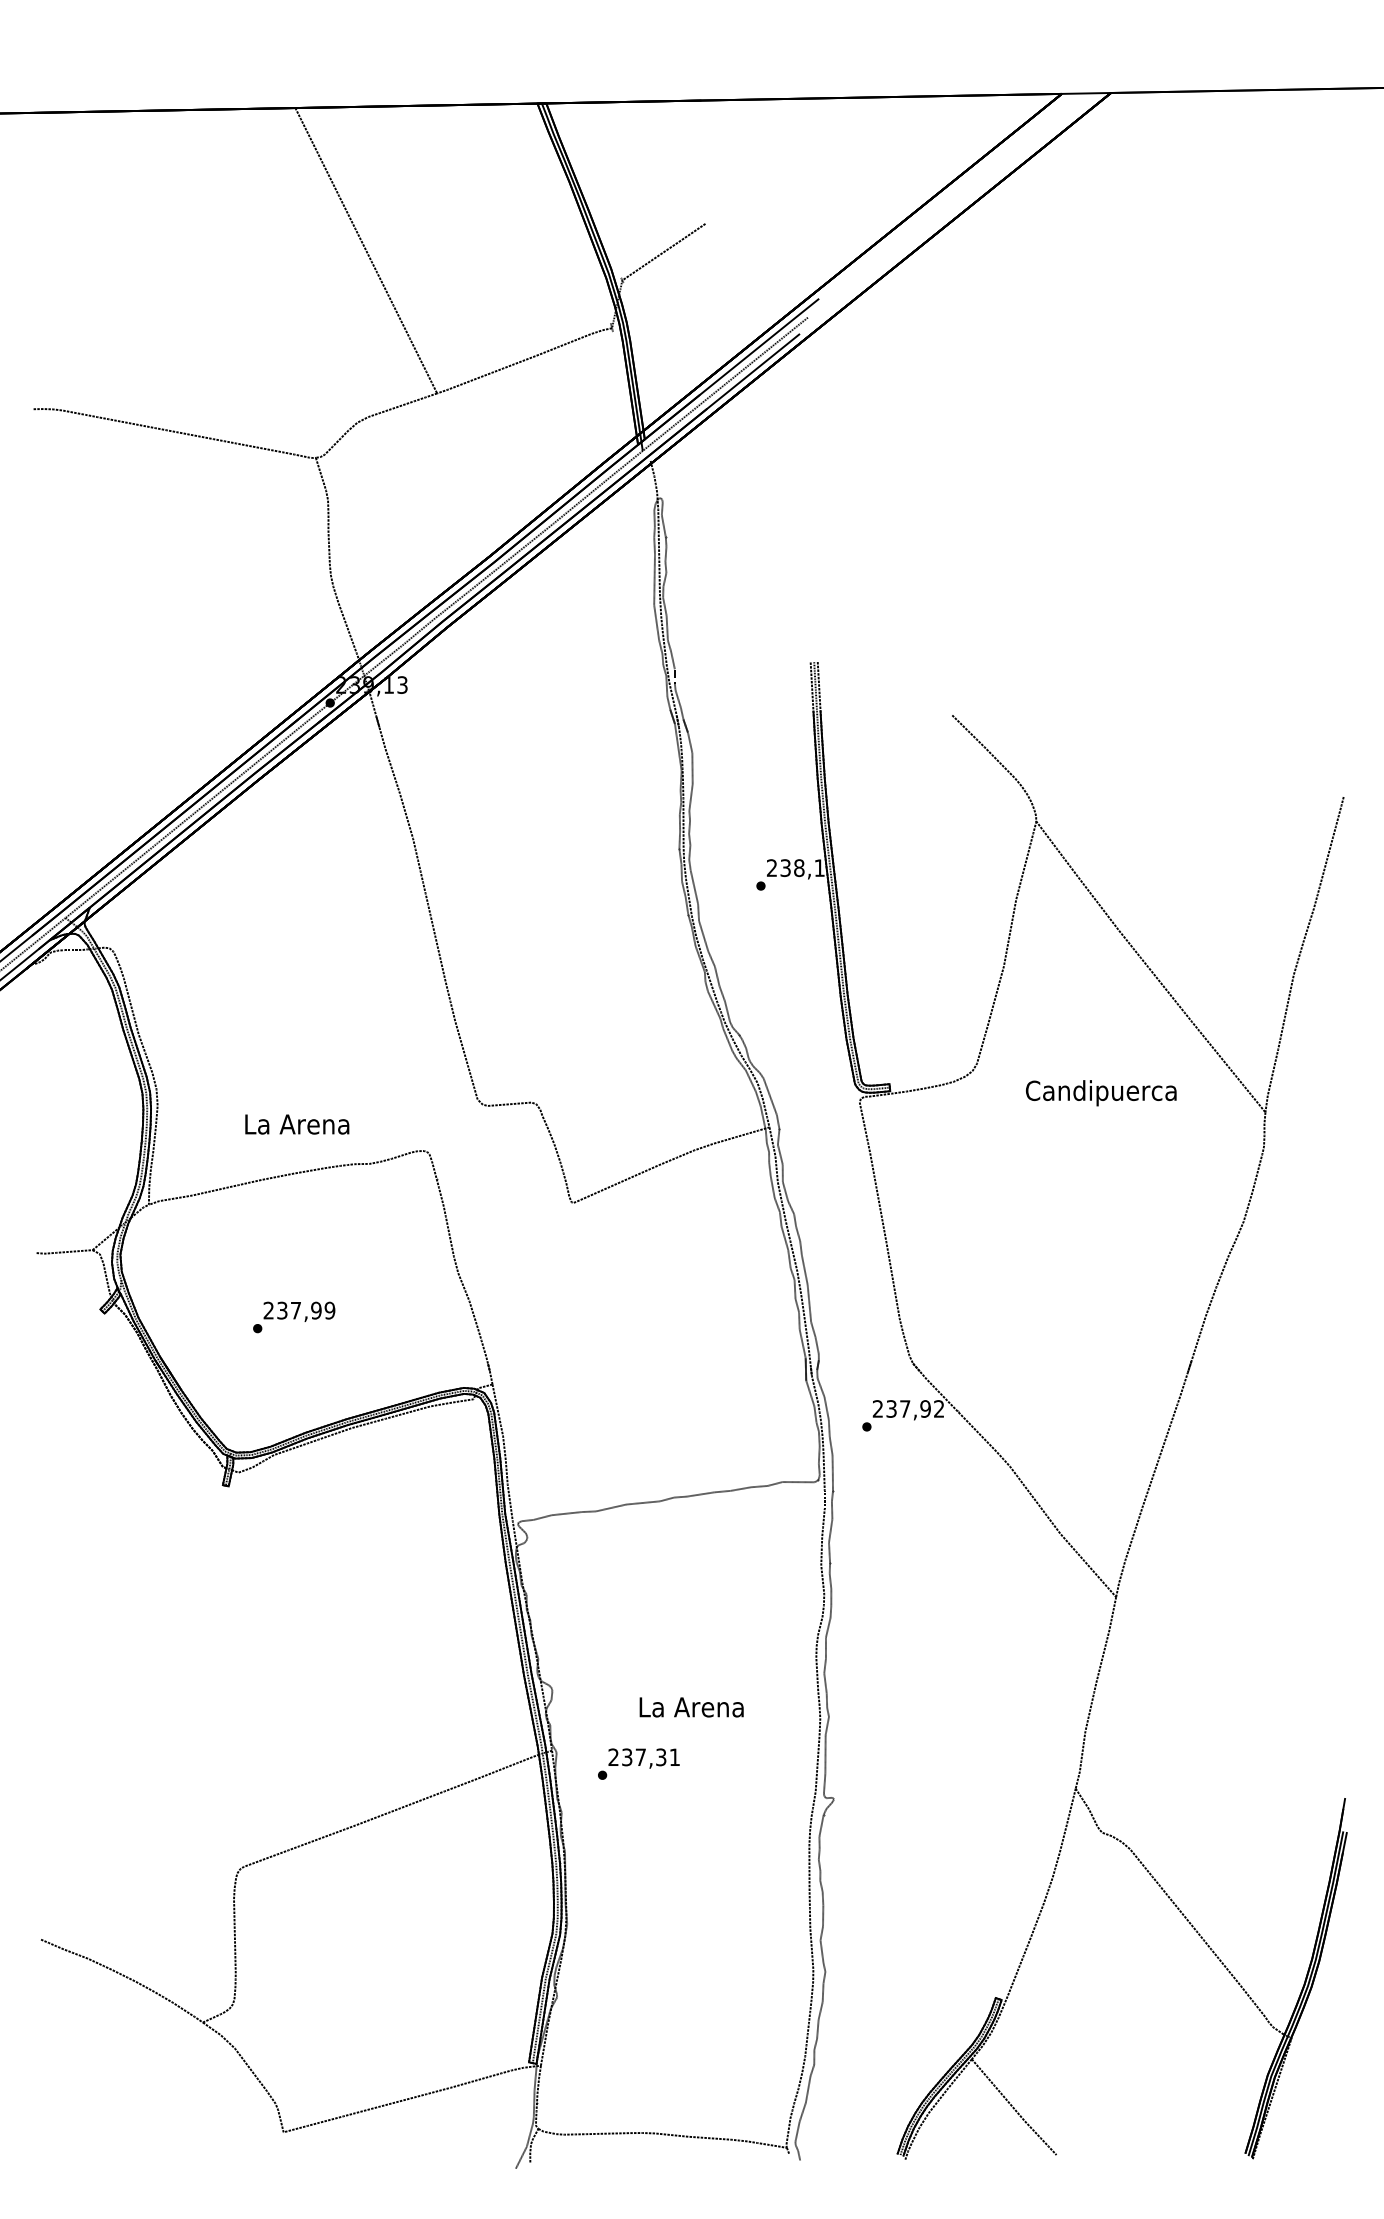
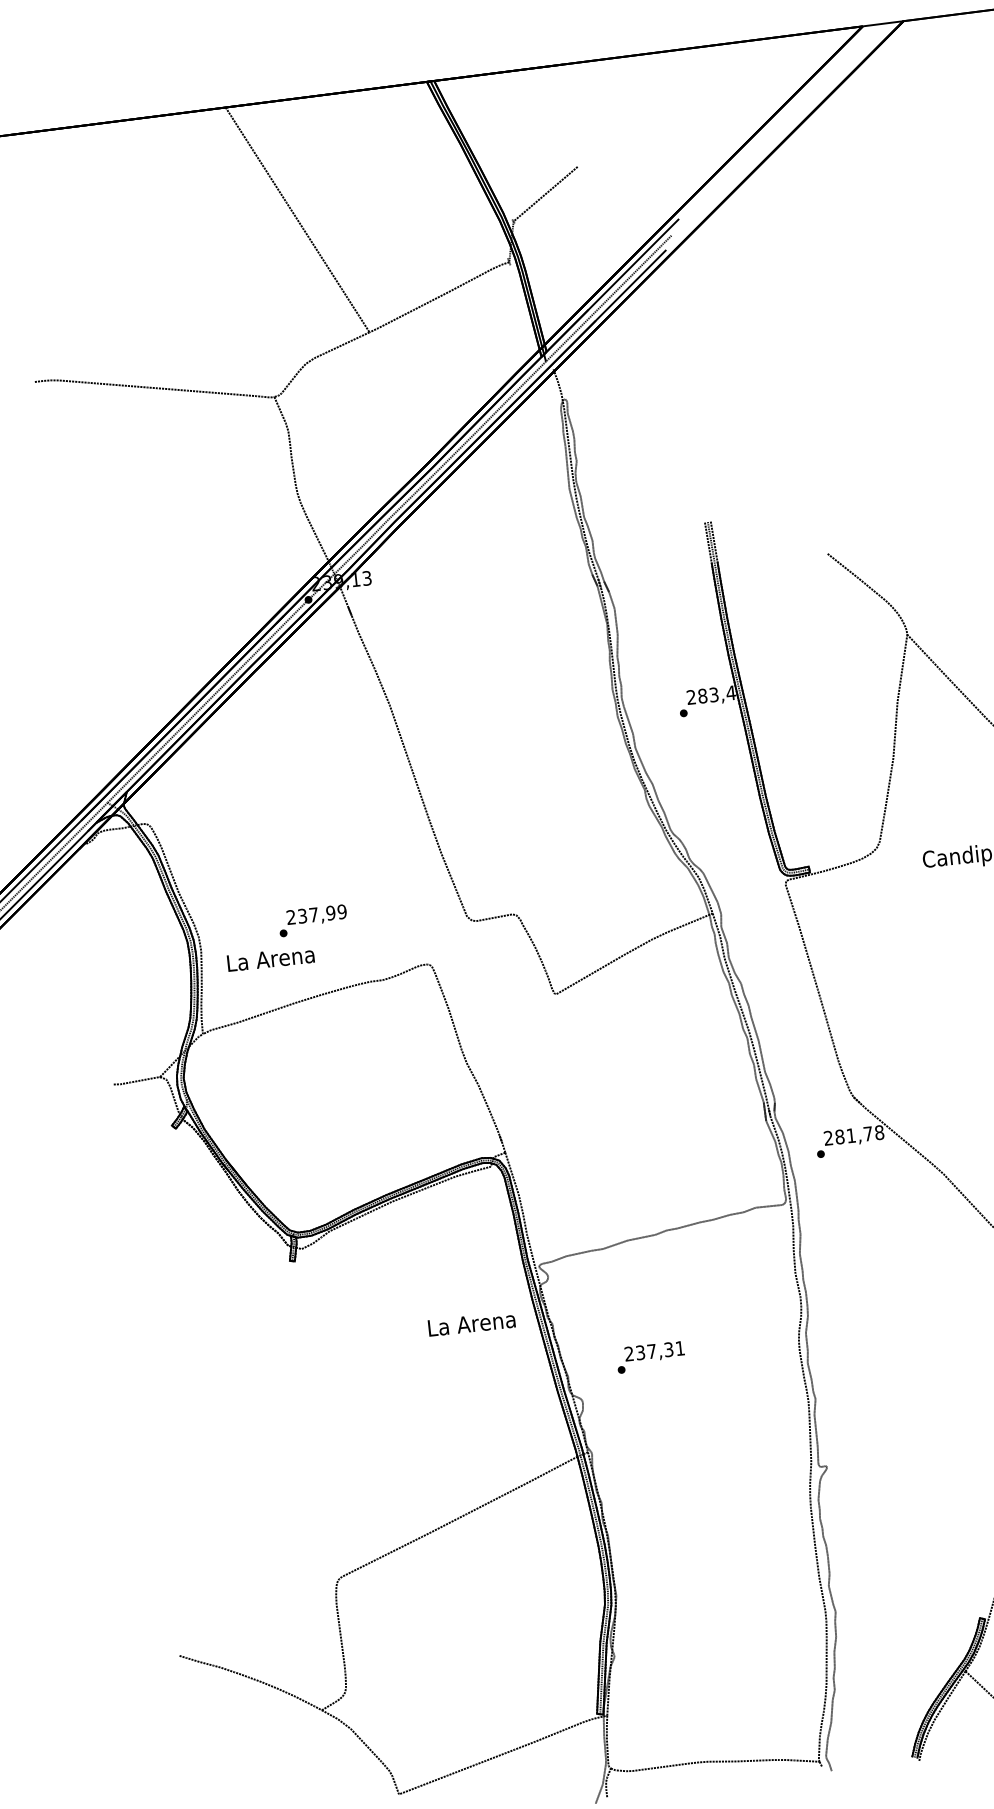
text: (802, 867) -> (716, 694), 238,1 -> 283,4
text: (297, 1124) -> (271, 959), moved
text: (294, 1317) -> (313, 920), moved
text: (915, 1408) -> (859, 1134), 237,92 -> 281,78
text: (691, 1707) -> (471, 1324), moved
text: (638, 1763) -> (650, 1356), moved

